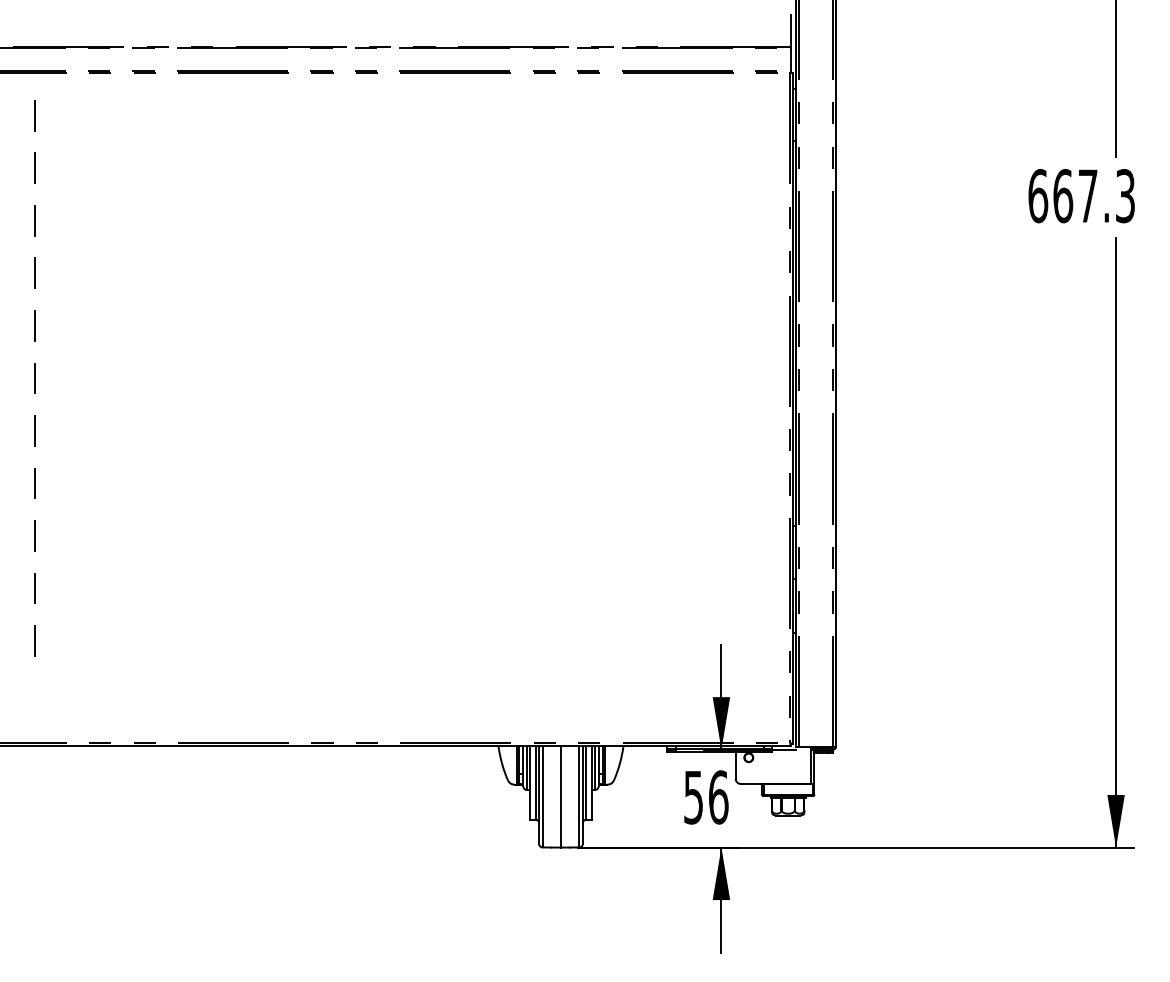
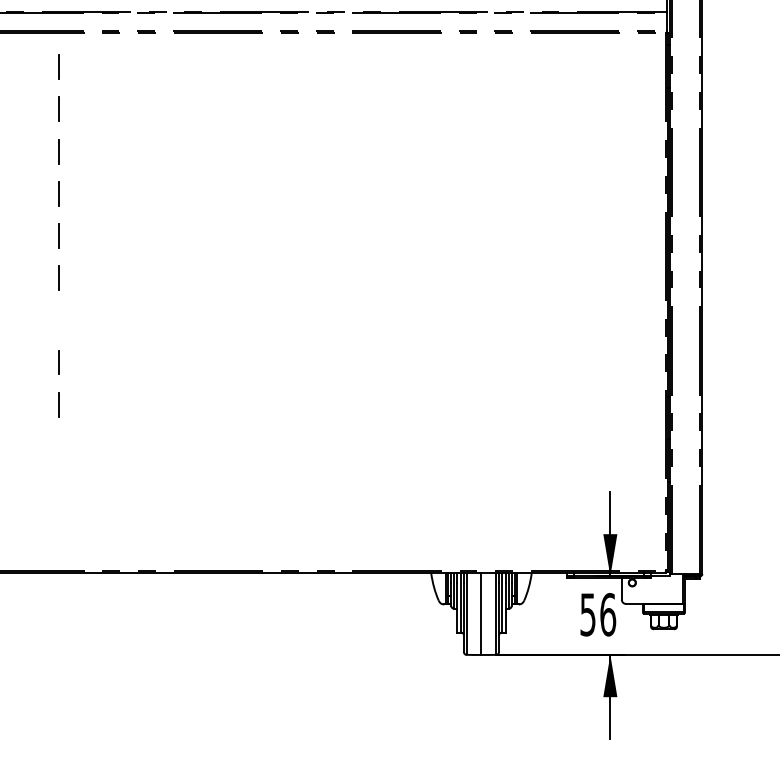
line: (35, 430) -> (59, 320), removed
line: (34, 588) -> (58, 446), removed
line: (35, 640) -> (59, 488), removed

